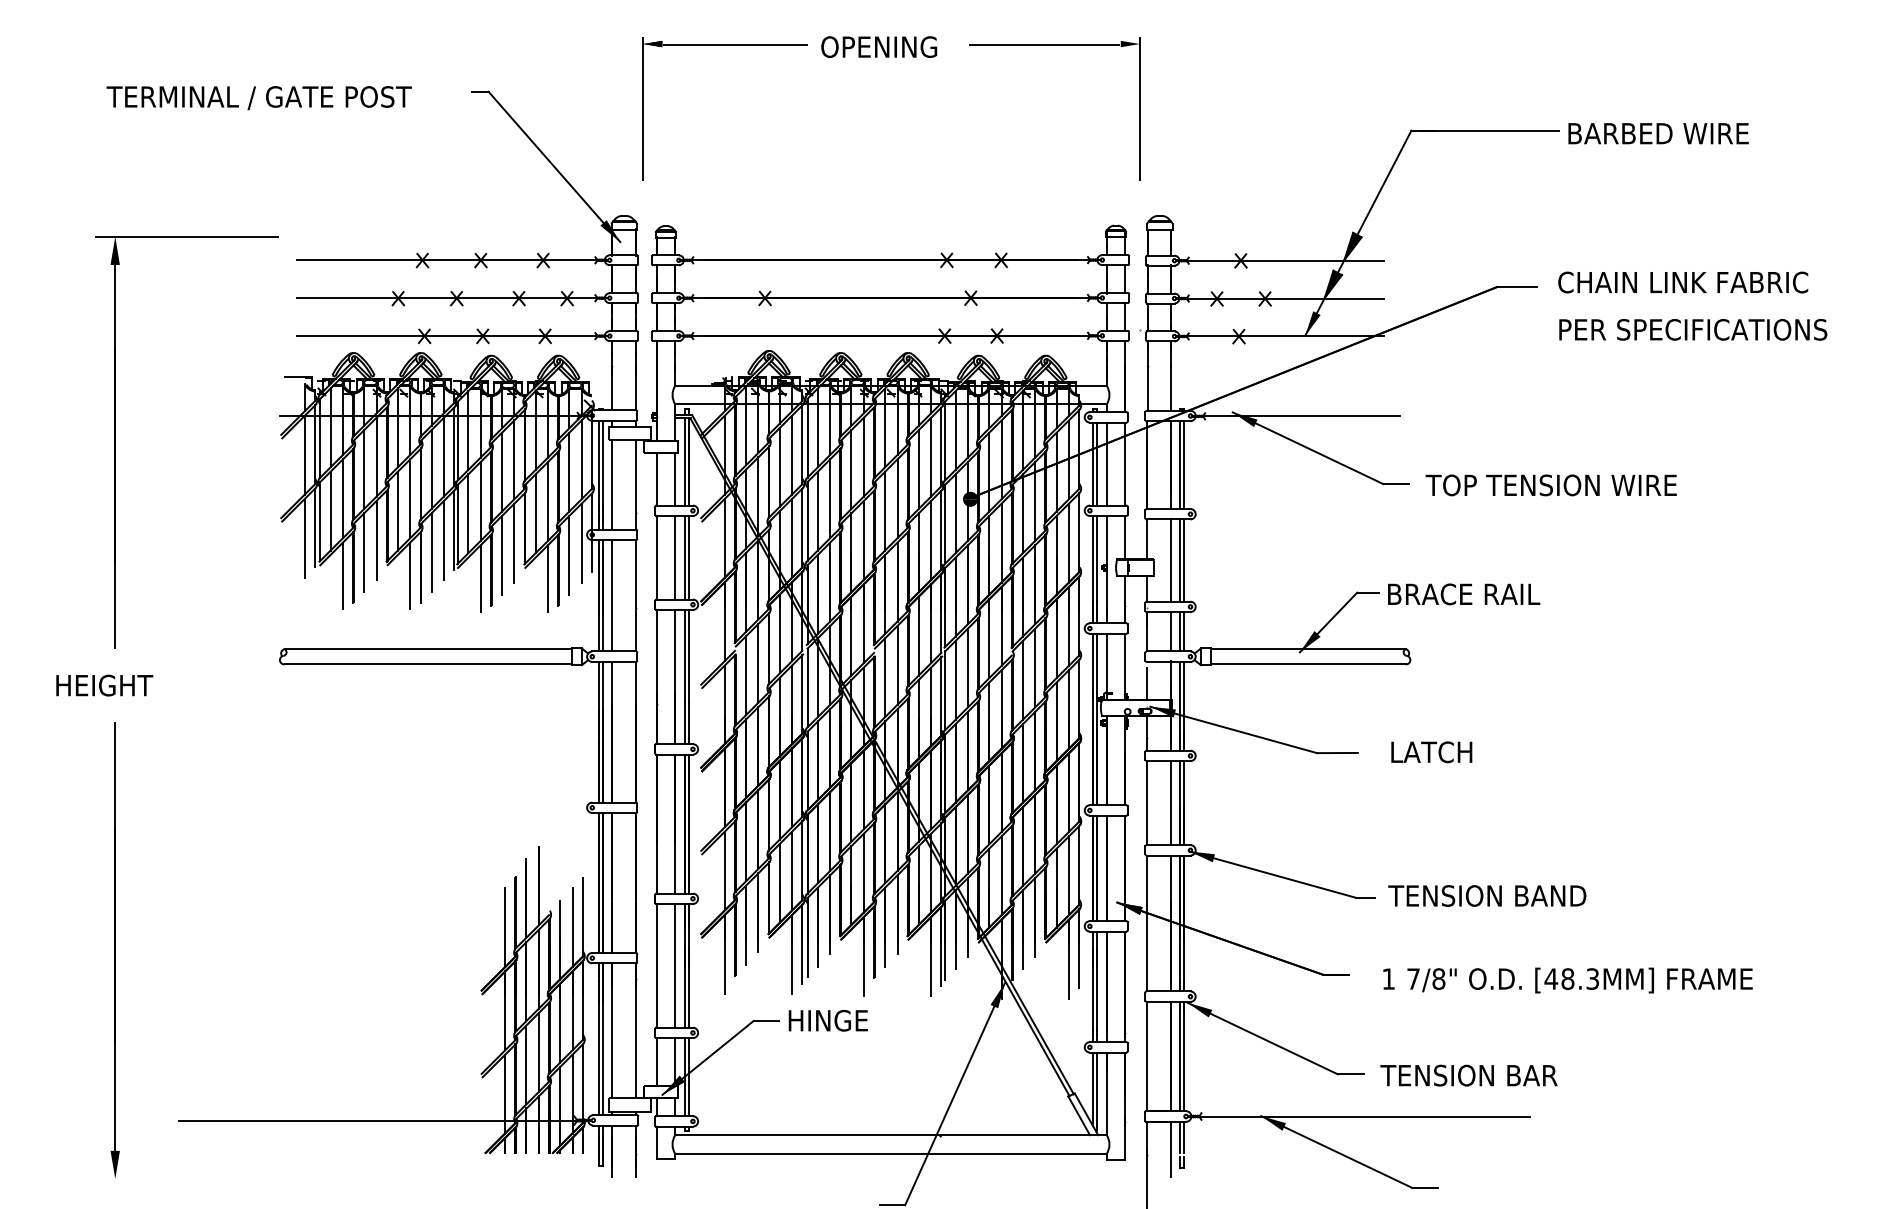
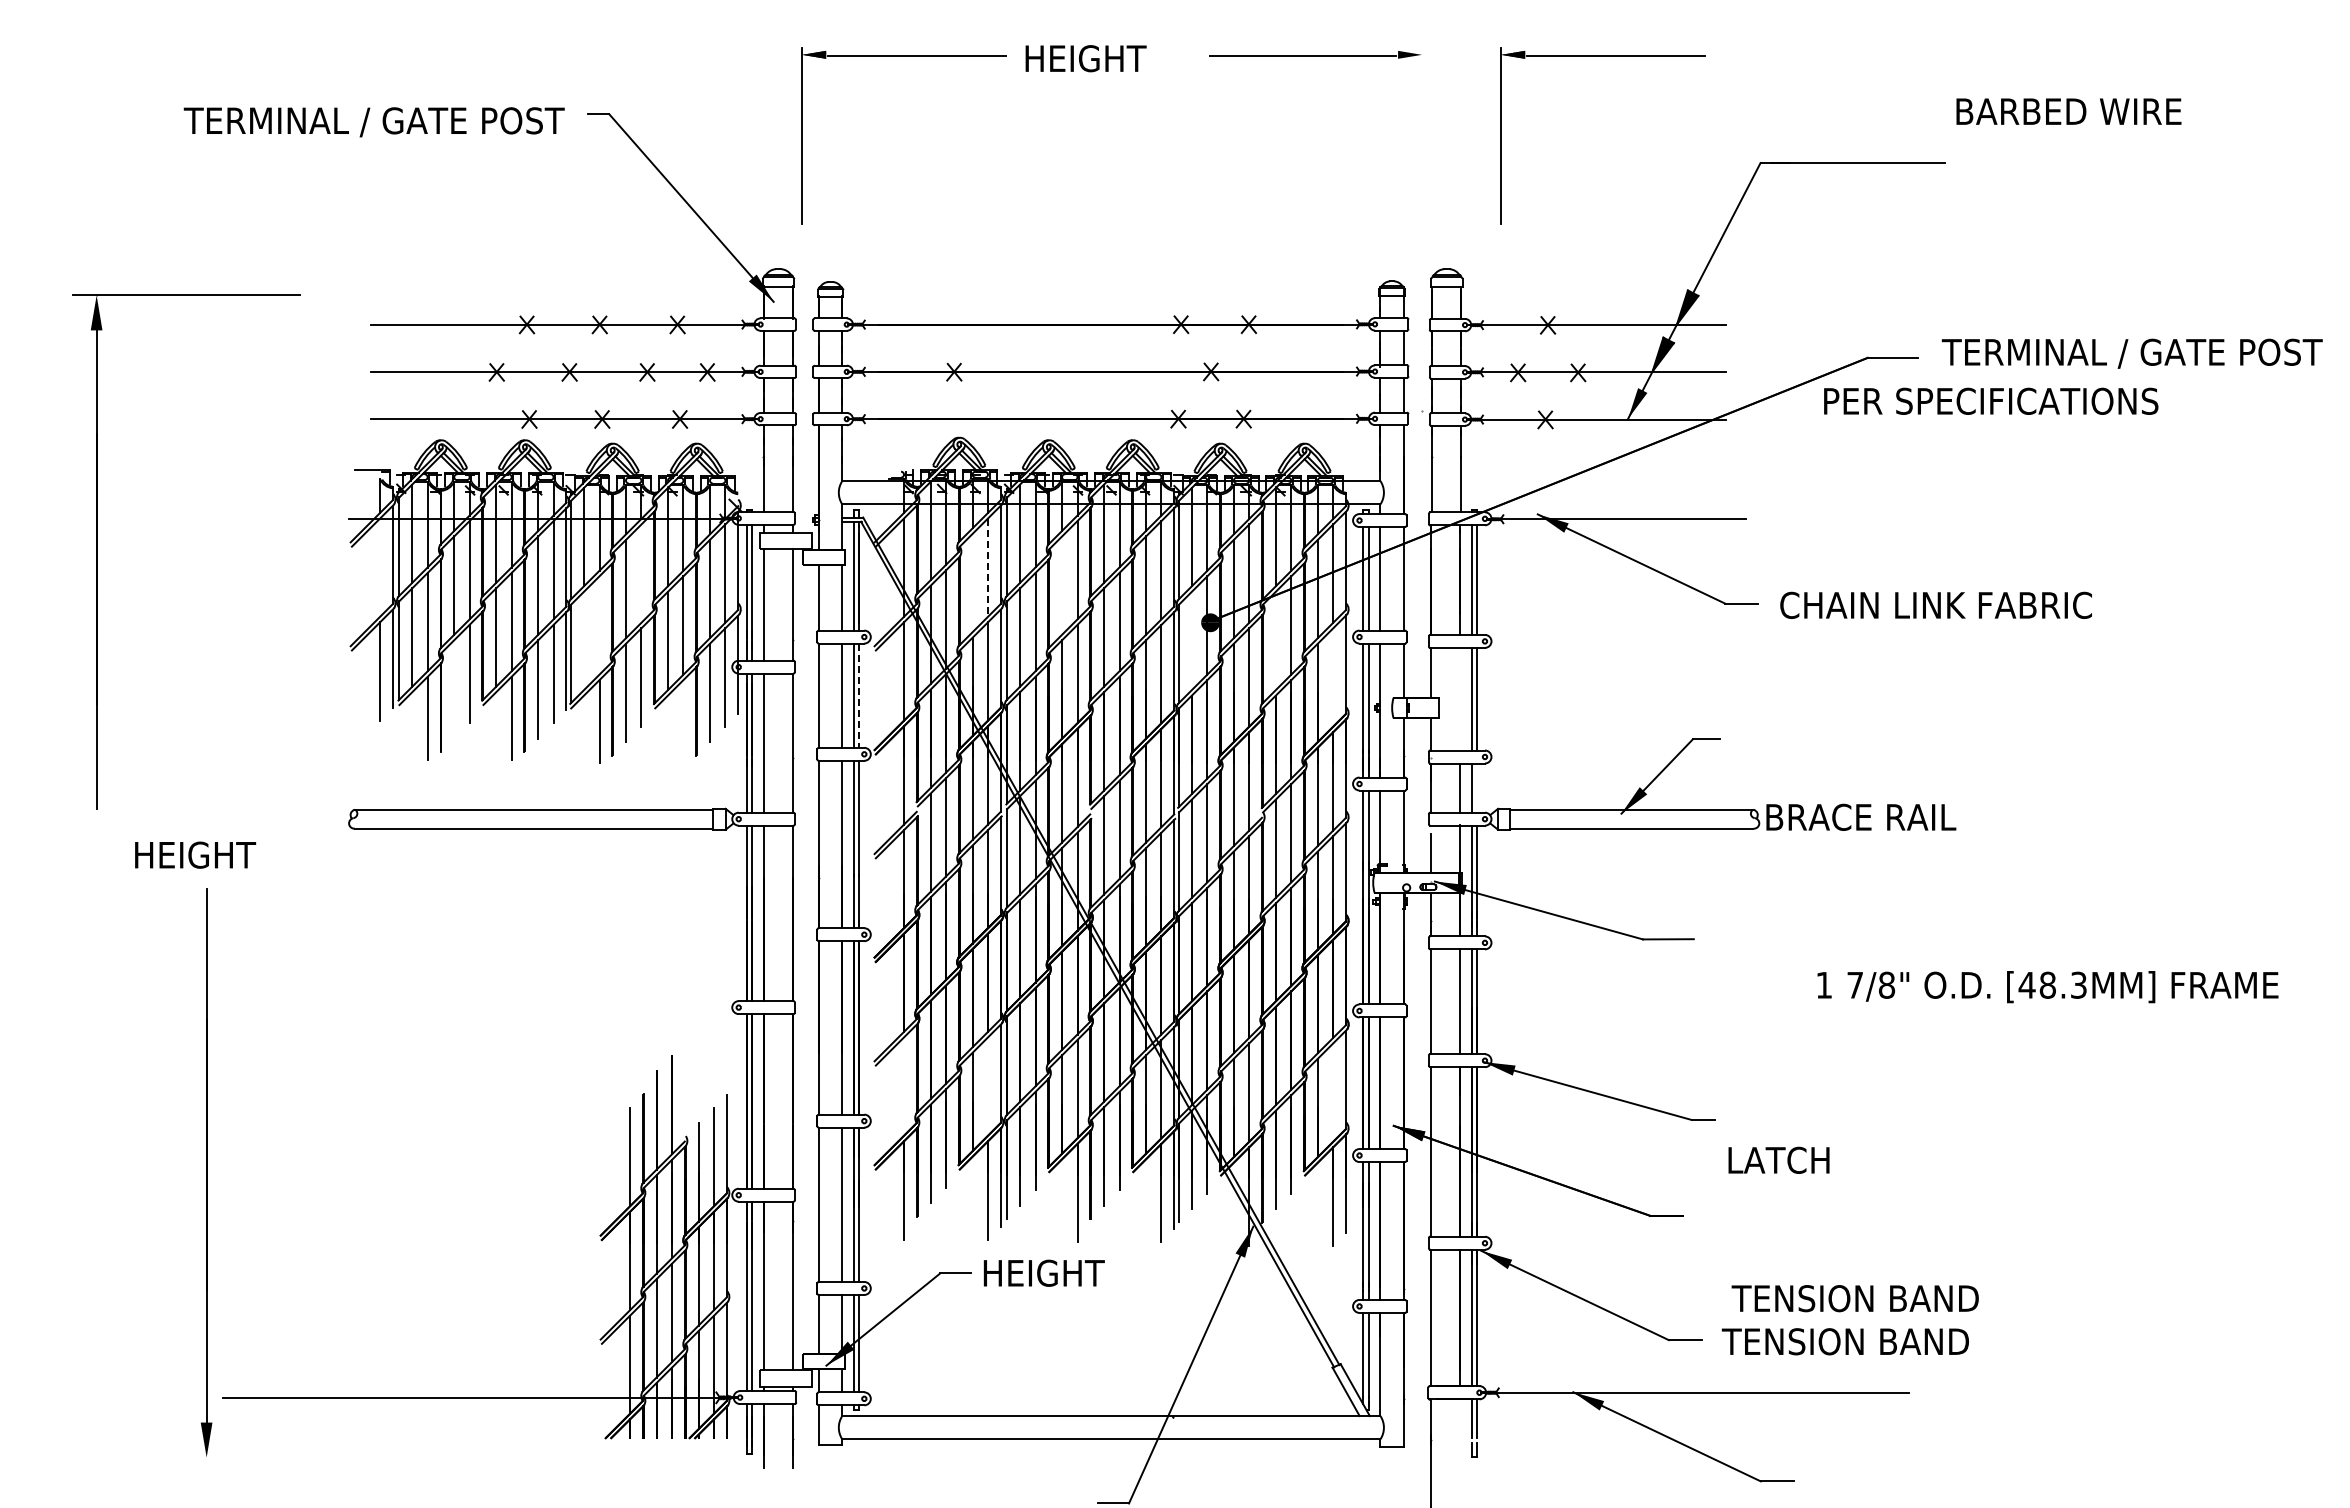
part: (1284, 45) -> (1602, 56), added
text: (879, 46) -> (1096, 58), OPENING -> HEIGHT
text: (258, 98) -> (373, 122), moved
line: (1140, 108) -> (1422, 135), removed
text: (1658, 133) -> (2068, 111), moved
text: (1708, 283) -> (2131, 353), CHAIN LINK FABRIC -> TERMINAL / GATE POST
text: (1693, 329) -> (1991, 400), moved
part: (115, 442) -> (97, 551), moved
line: (305, 455) -> (380, 567), removed
line: (792, 455) -> (988, 568), solid -> dashed
line: (514, 459) -> (641, 573), removed
line: (779, 467) -> (972, 582), removed
line: (851, 469) -> (1062, 585), removed
text: (1550, 484) -> (1934, 604), TOP TENSION WIRE -> CHAIN LINK FABRIC
line: (480, 501) -> (599, 625), removed
line: (467, 513) -> (583, 640), removed
line: (955, 513) -> (1191, 640), removed
line: (1022, 513) -> (1275, 640), removed
line: (1069, 543) -> (1333, 677), removed
line: (364, 552) -> (454, 689), removed
line: (689, 558) -> (859, 696), solid -> dashed
line: (1170, 560) -> (1460, 698), removed
line: (548, 578) -> (683, 721), removed
text: (1464, 593) -> (1861, 816), moved
line: (1184, 631) -> (1477, 787), removed
text: (104, 685) -> (195, 854), moved
text: (1431, 751) -> (1778, 1159), moved
line: (725, 871) -> (904, 1086), removed
line: (792, 871) -> (988, 1086), removed
line: (1069, 875) -> (1333, 1092), removed
text: (1486, 895) -> (1854, 1298), moved
part: (115, 950) -> (206, 1172), moved
text: (1567, 980) -> (2047, 987), moved
text: (847, 1020) -> (1057, 1272), HINGE -> HEIGHT
text: (1562, 1075) -> (1948, 1341), TENSION BAR -> TENSION BAND
line: (1170, 1149) -> (1460, 1433), removed

